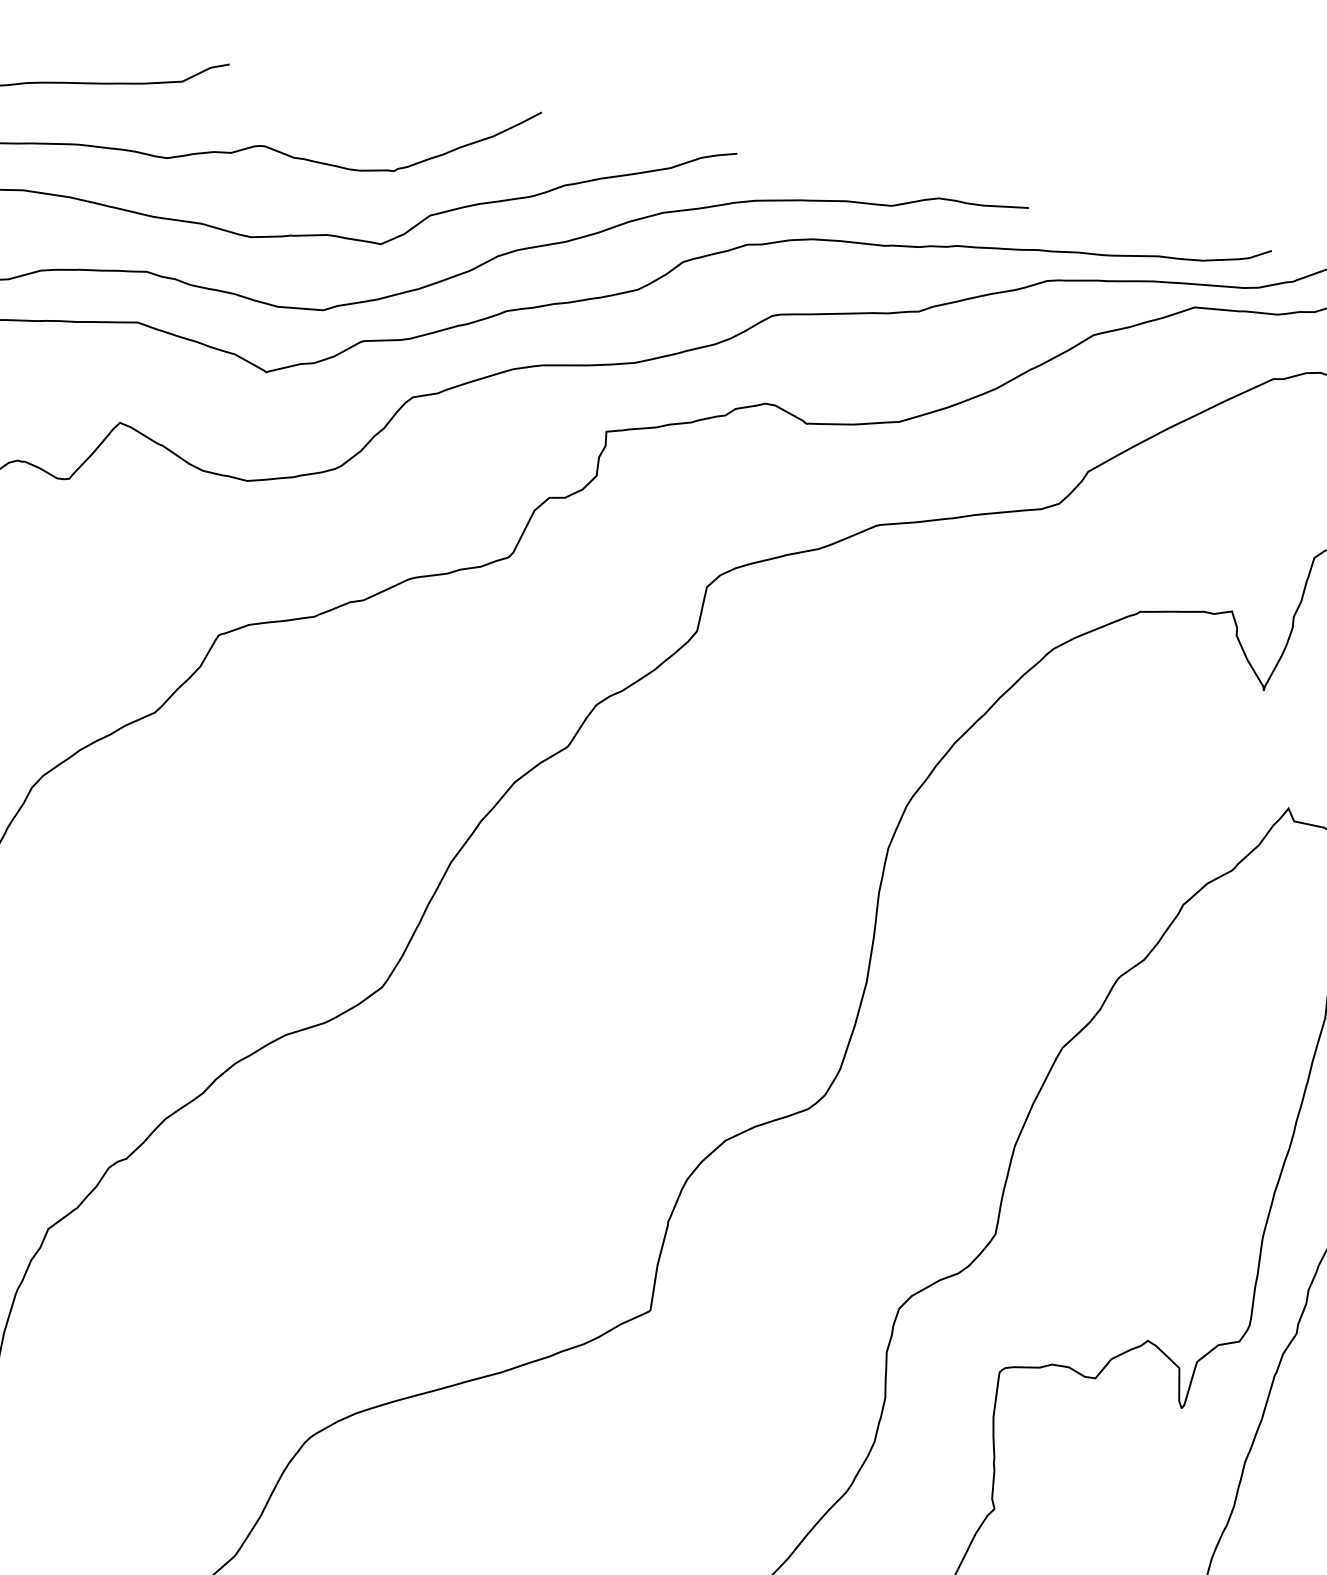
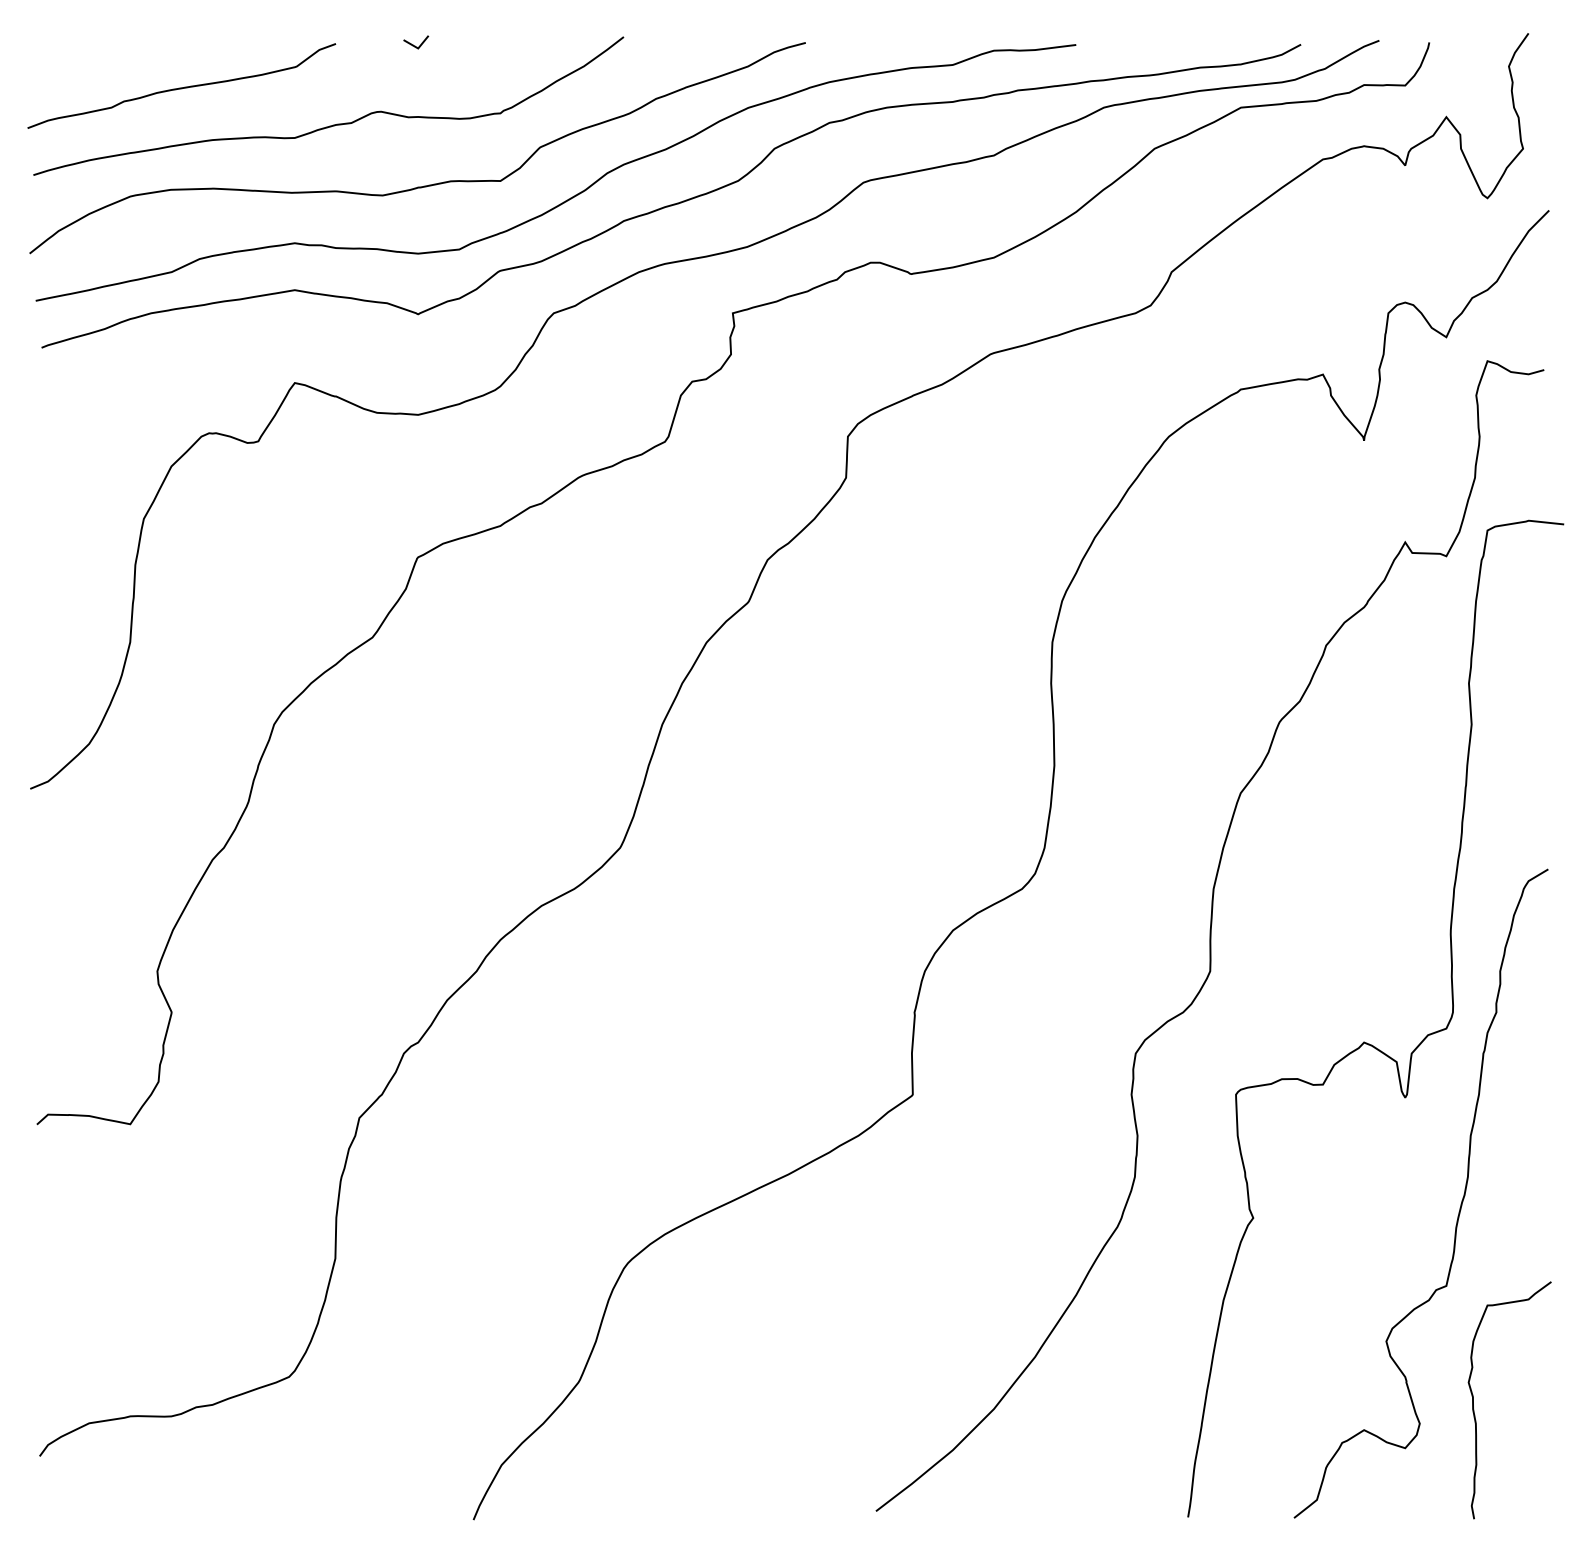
line: (315, 81) -> (415, 45), added

